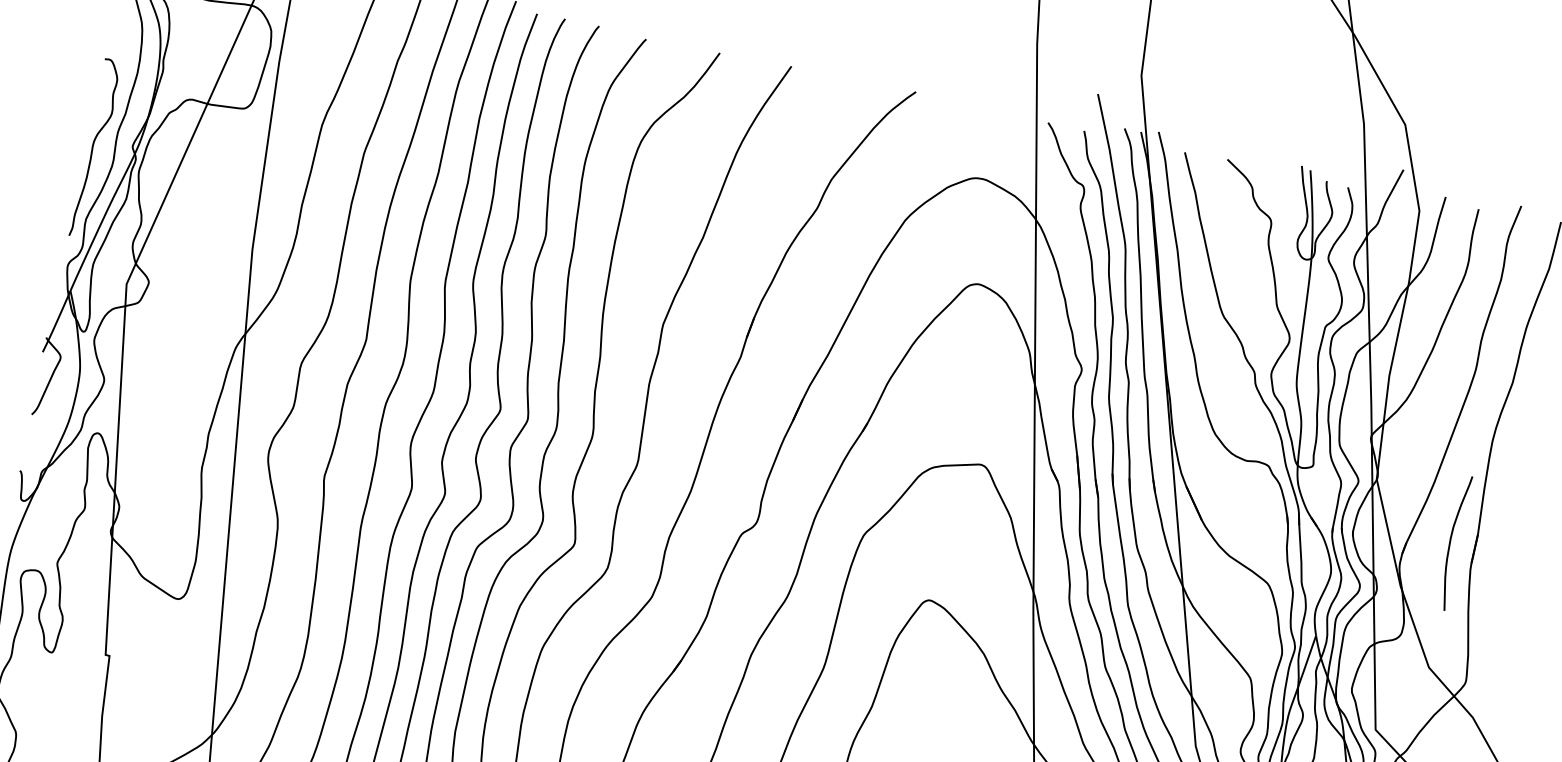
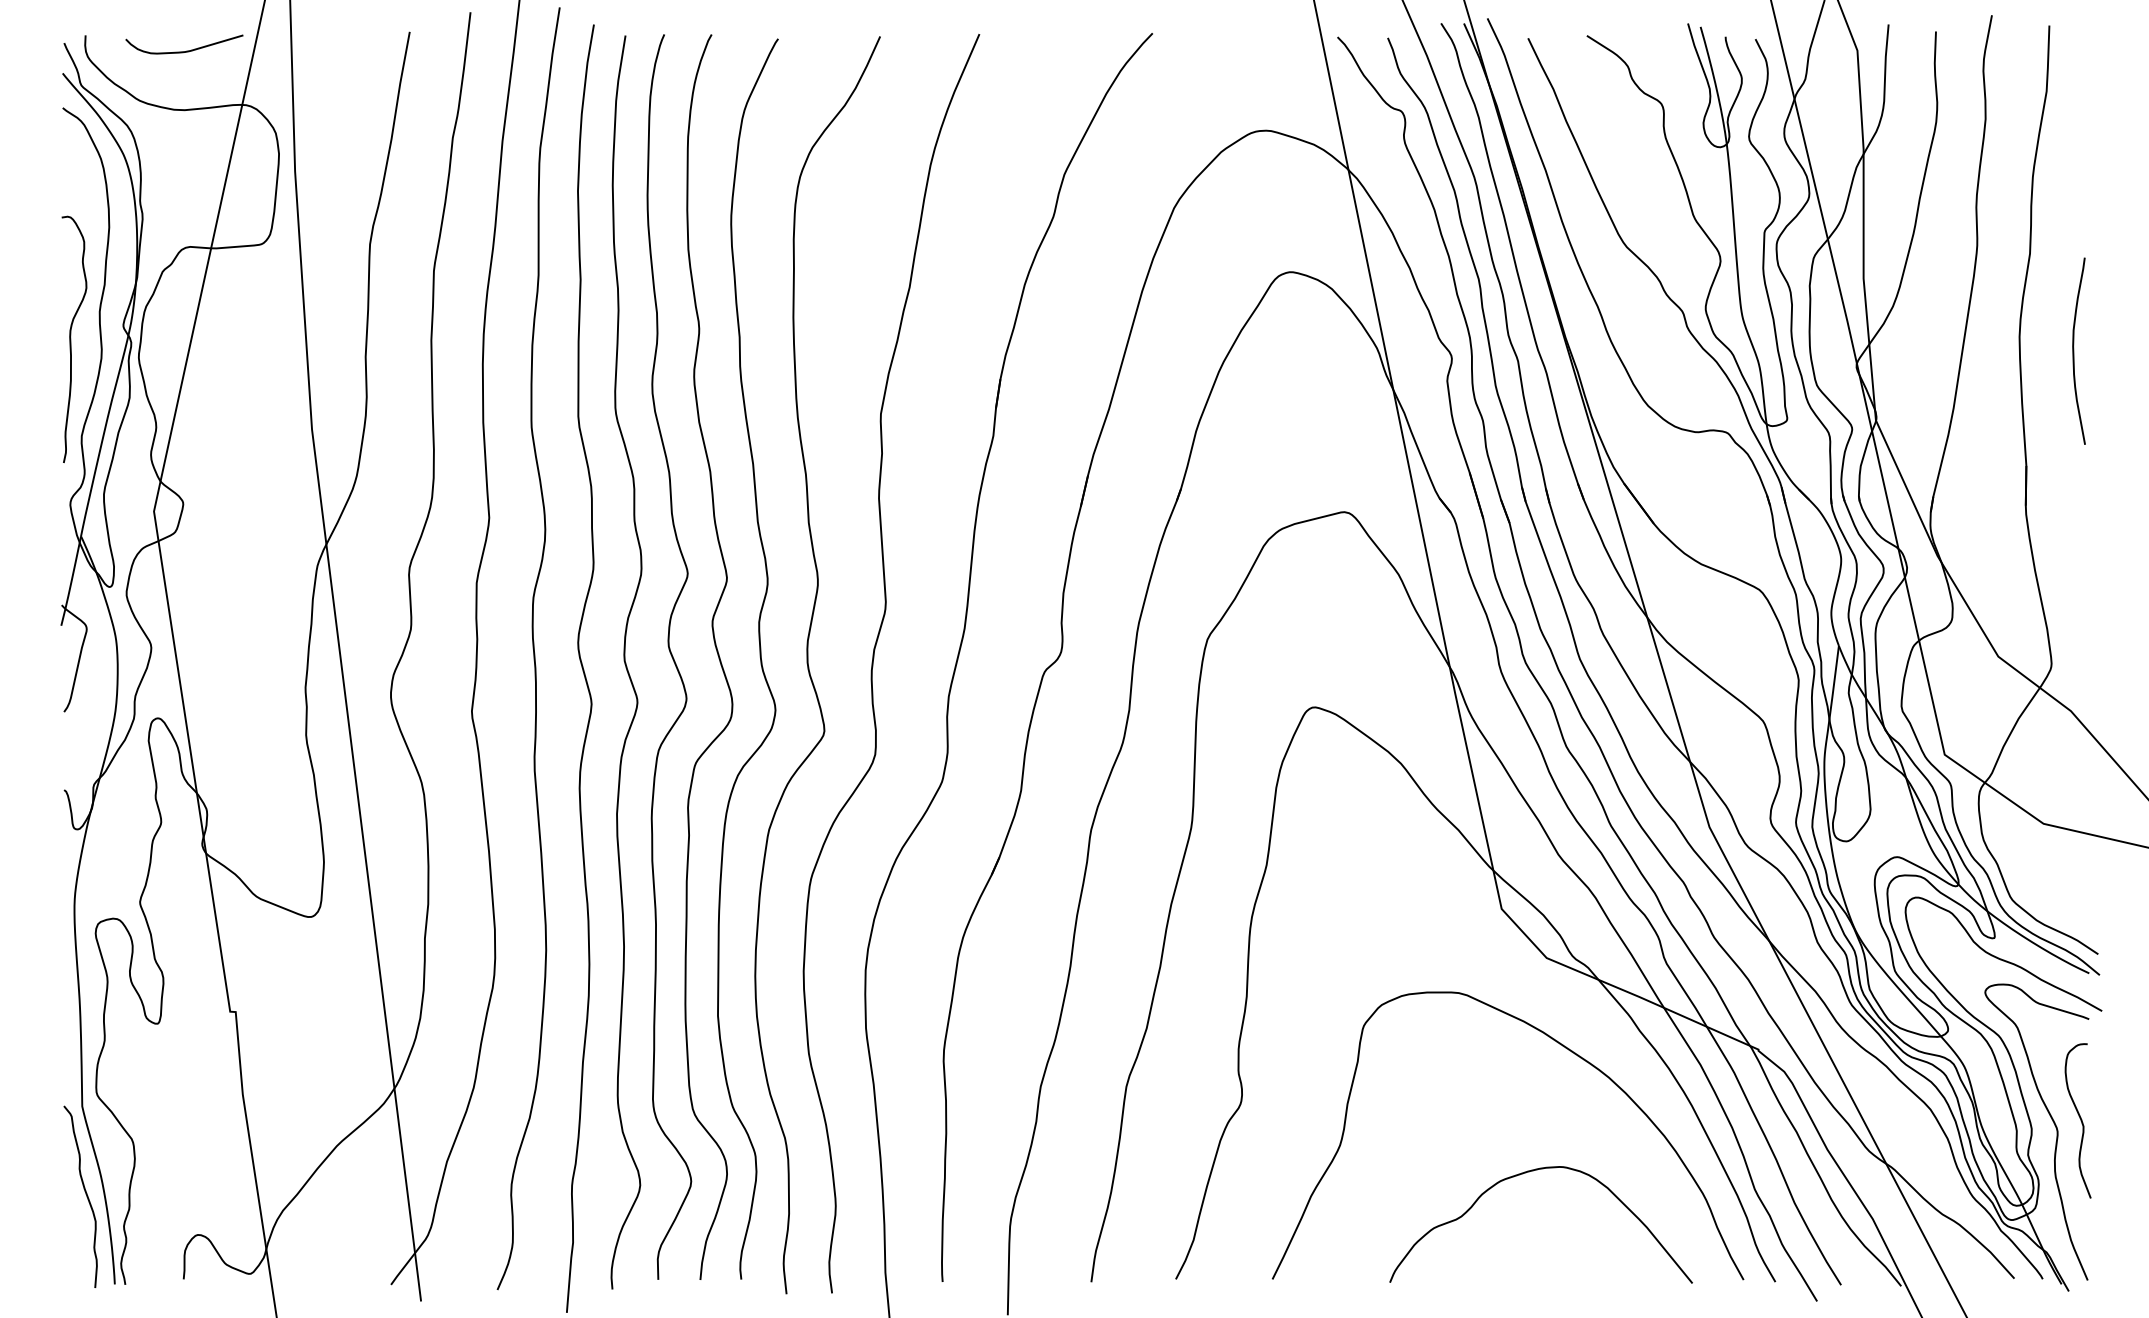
curve: (1451, 541) -> (2074, 350), moved

